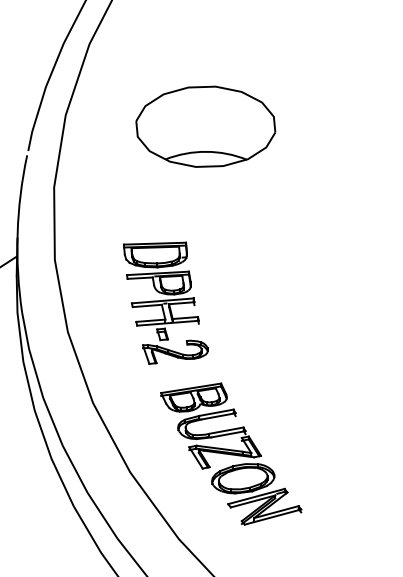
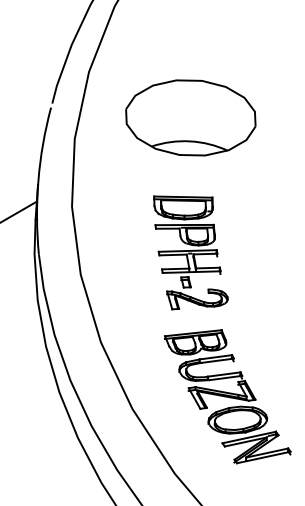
part: (205, 126) -> (190, 117), moved
part: (165, 302) -> (190, 252), moved

